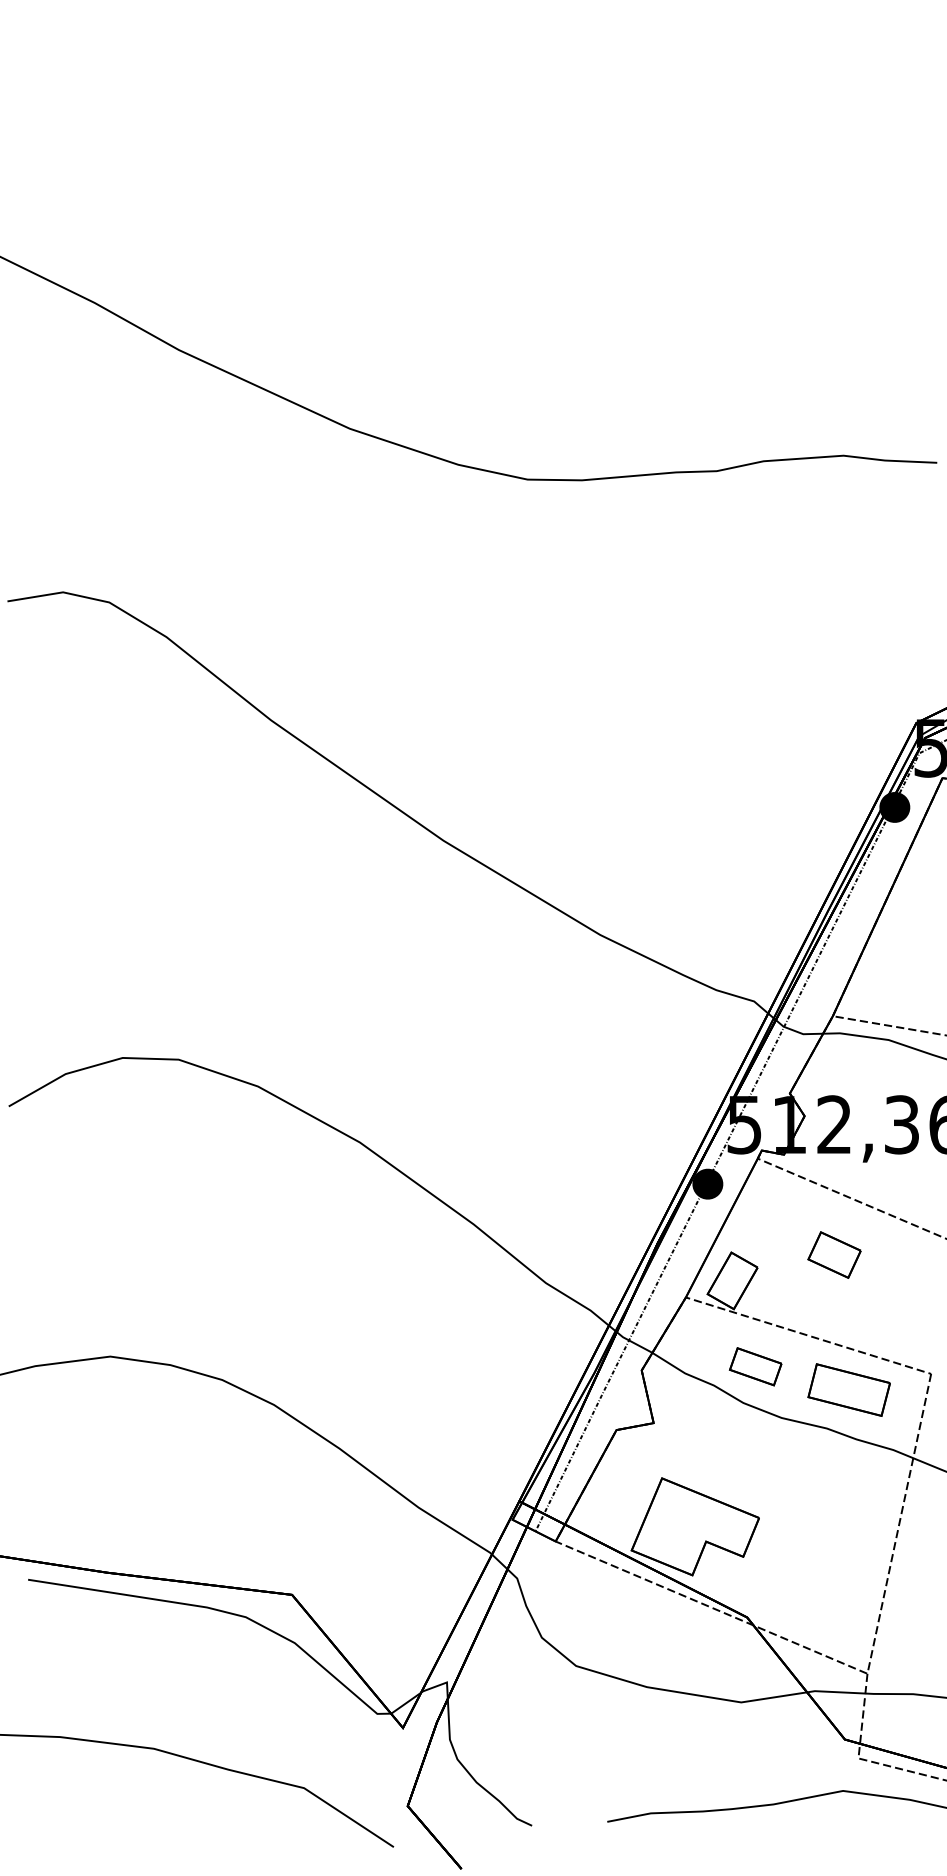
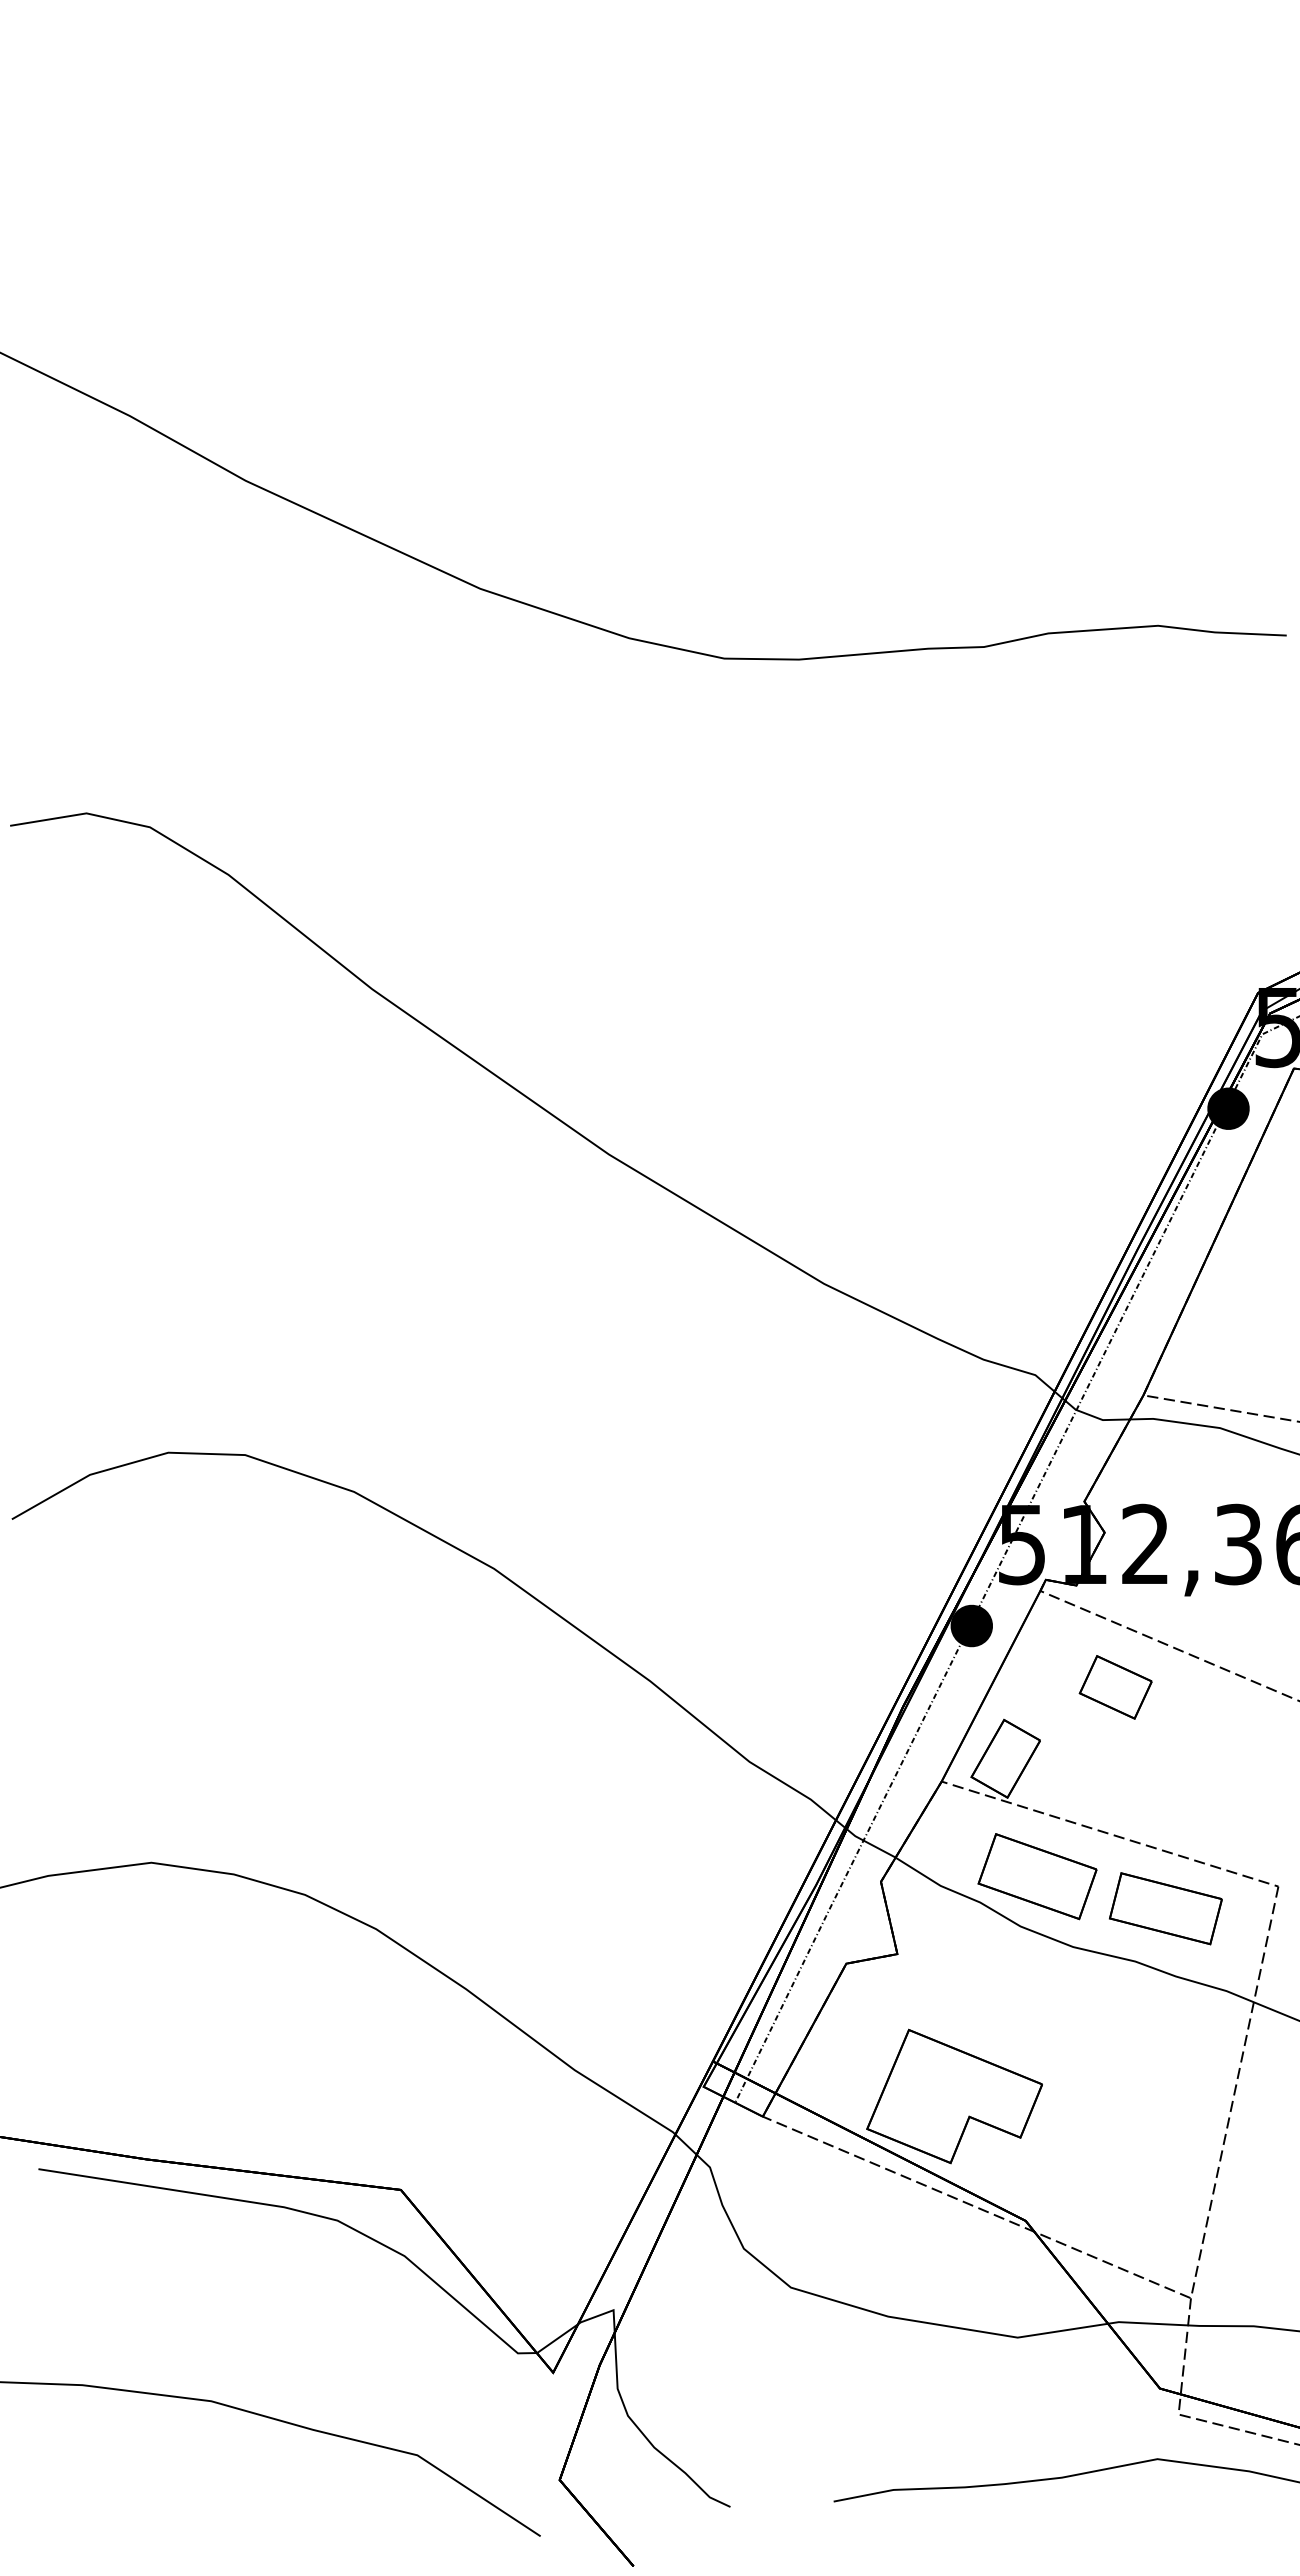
part: (834, 1255) -> (1115, 1687), moved
part: (755, 1366) -> (1037, 1876), size x1.67

